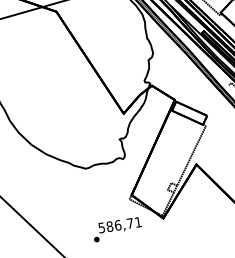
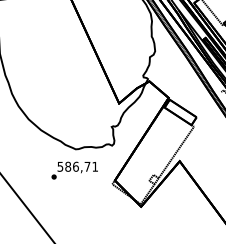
text: (117, 229) -> (74, 170), moved

